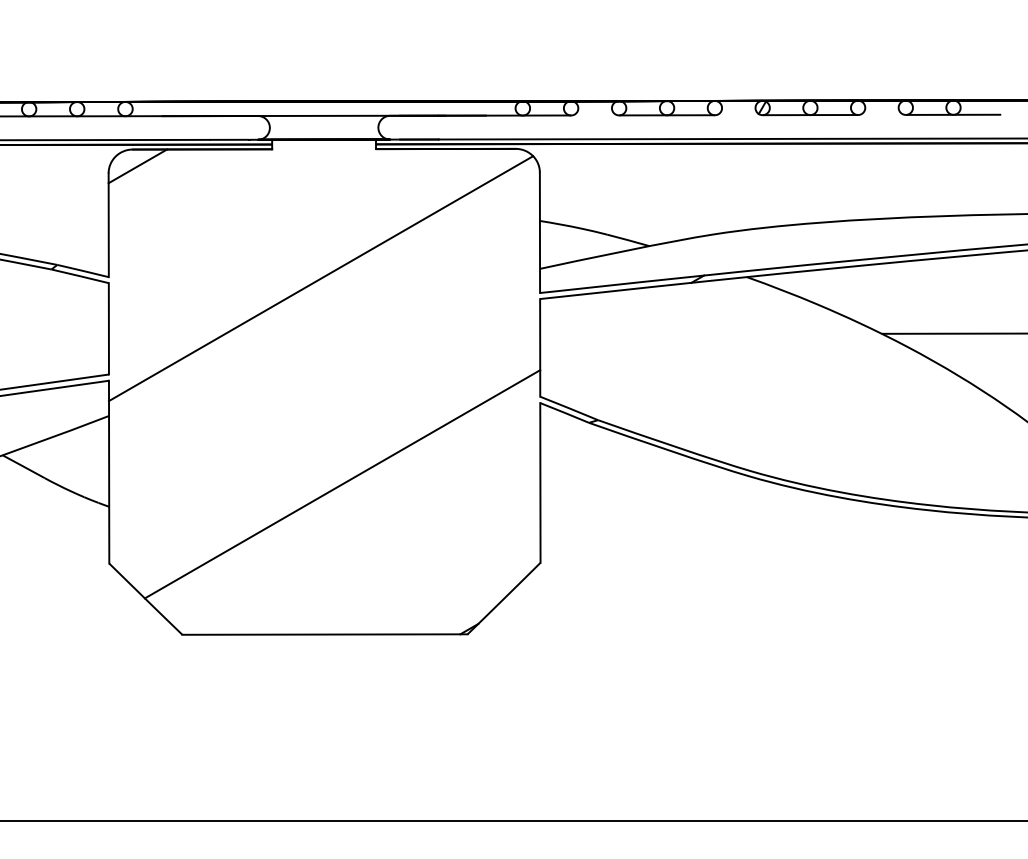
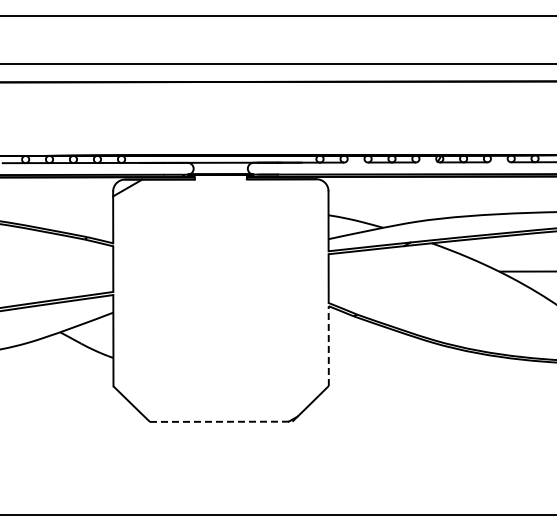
line: (321, 277) -> (219, 243), removed
line: (341, 483) -> (229, 346), removed
line: (539, 483) -> (328, 346), solid -> dashed
line: (325, 633) -> (221, 421), solid -> dashed

